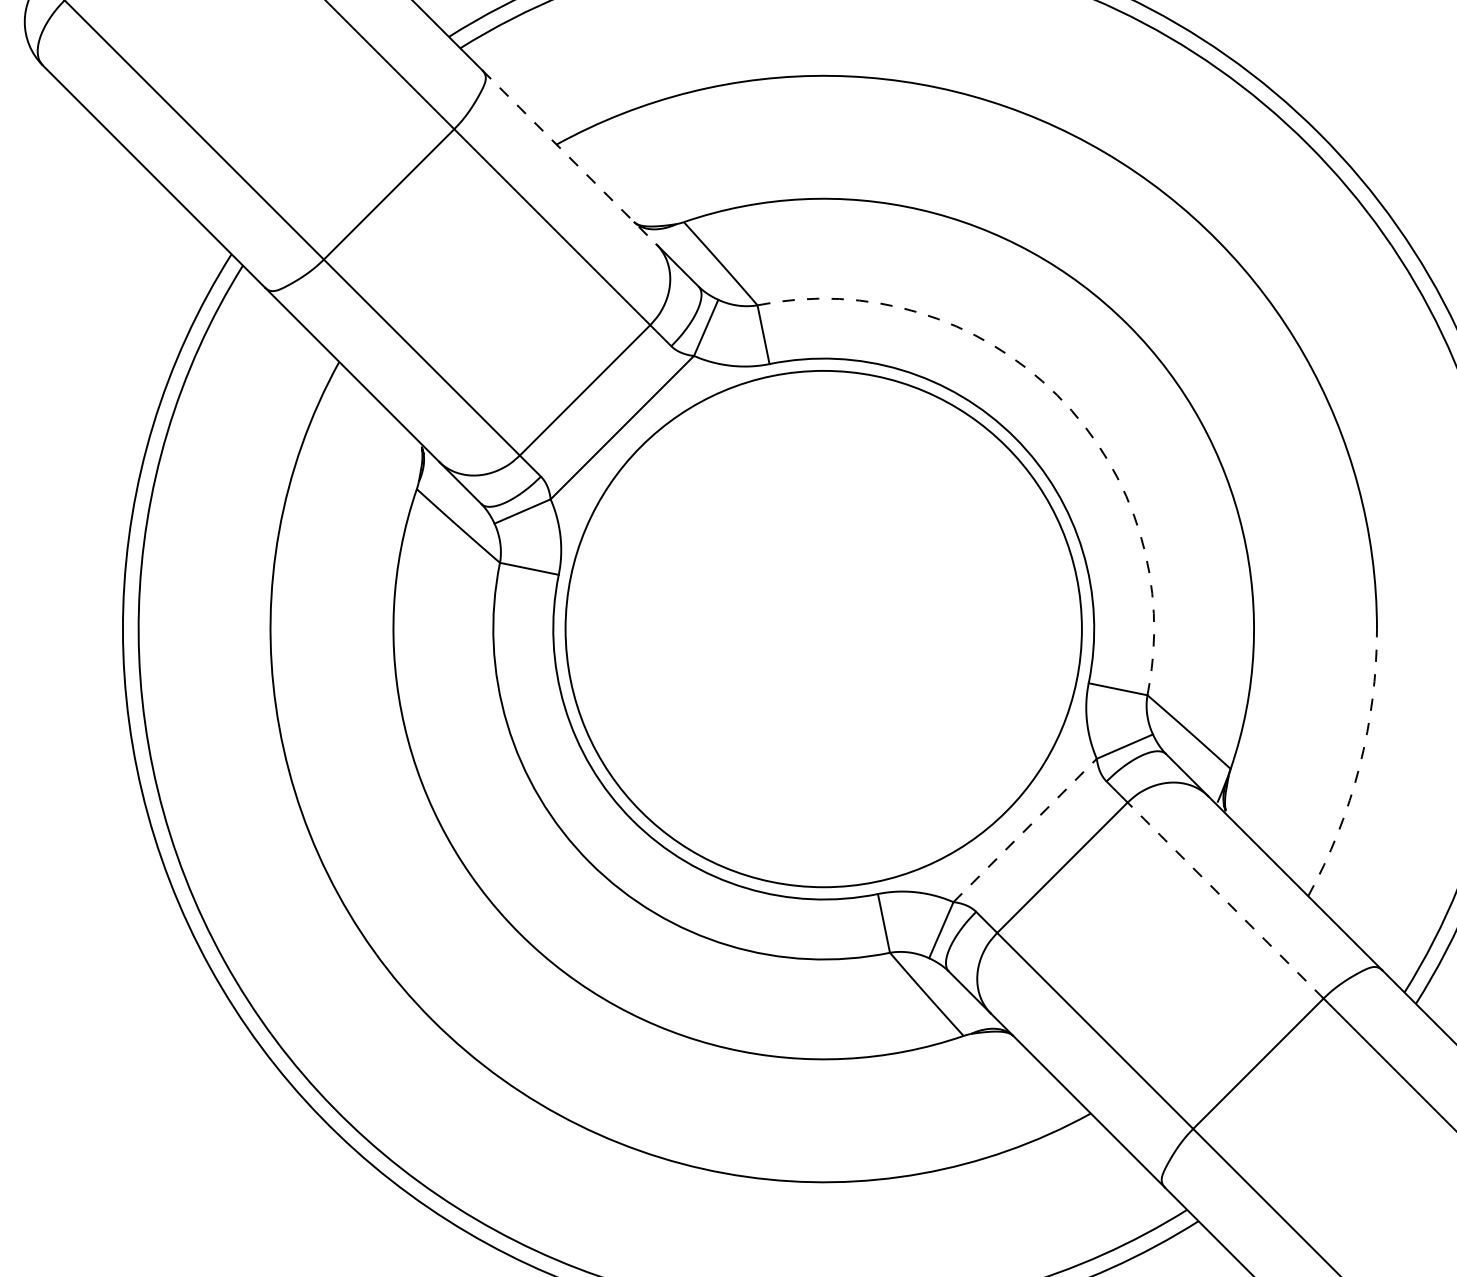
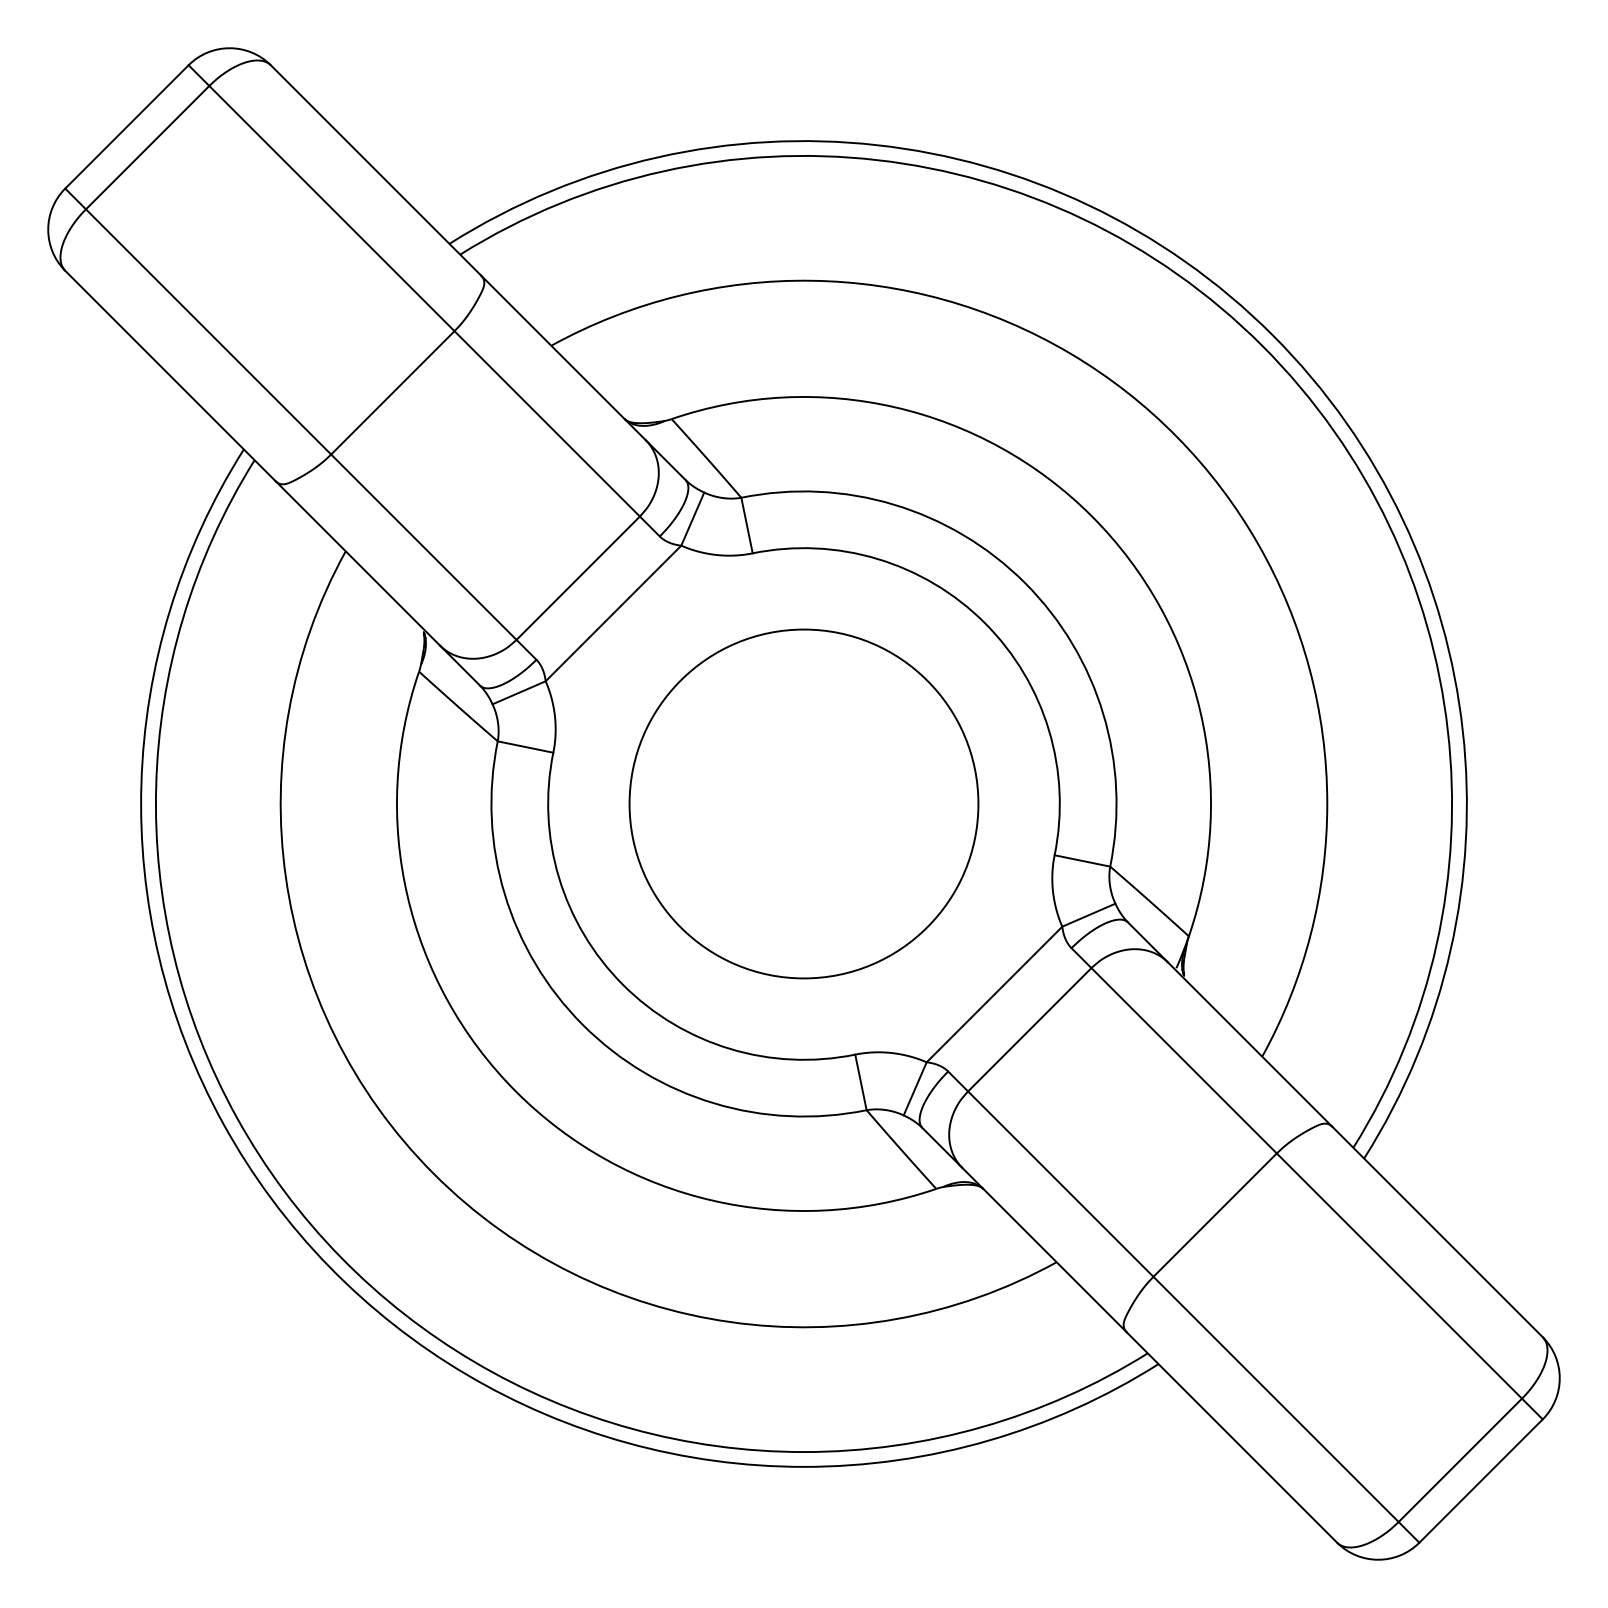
line: (569, 158) -> (563, 358), dashed -> solid
arc: (1057, 394) -> (1025, 582), dashed -> solid
circle: (823, 628) -> (803, 803), size x0.71
arc: (1359, 767) -> (1310, 934), dashed -> solid
line: (1025, 830) -> (994, 994), dashed -> solid
line: (1224, 900) -> (1183, 1060), dashed -> solid

